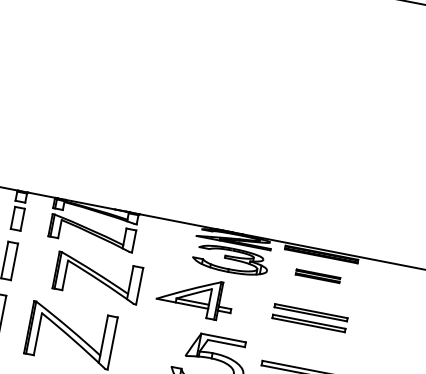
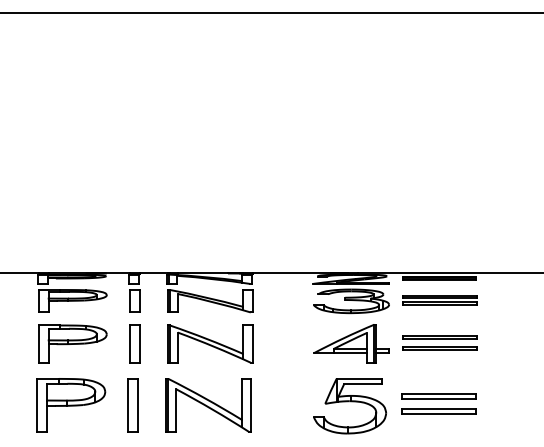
part: (317, 276) -> (439, 300), size x1.67
part: (98, 277) -> (210, 343), moved
part: (195, 296) -> (351, 343), moved

